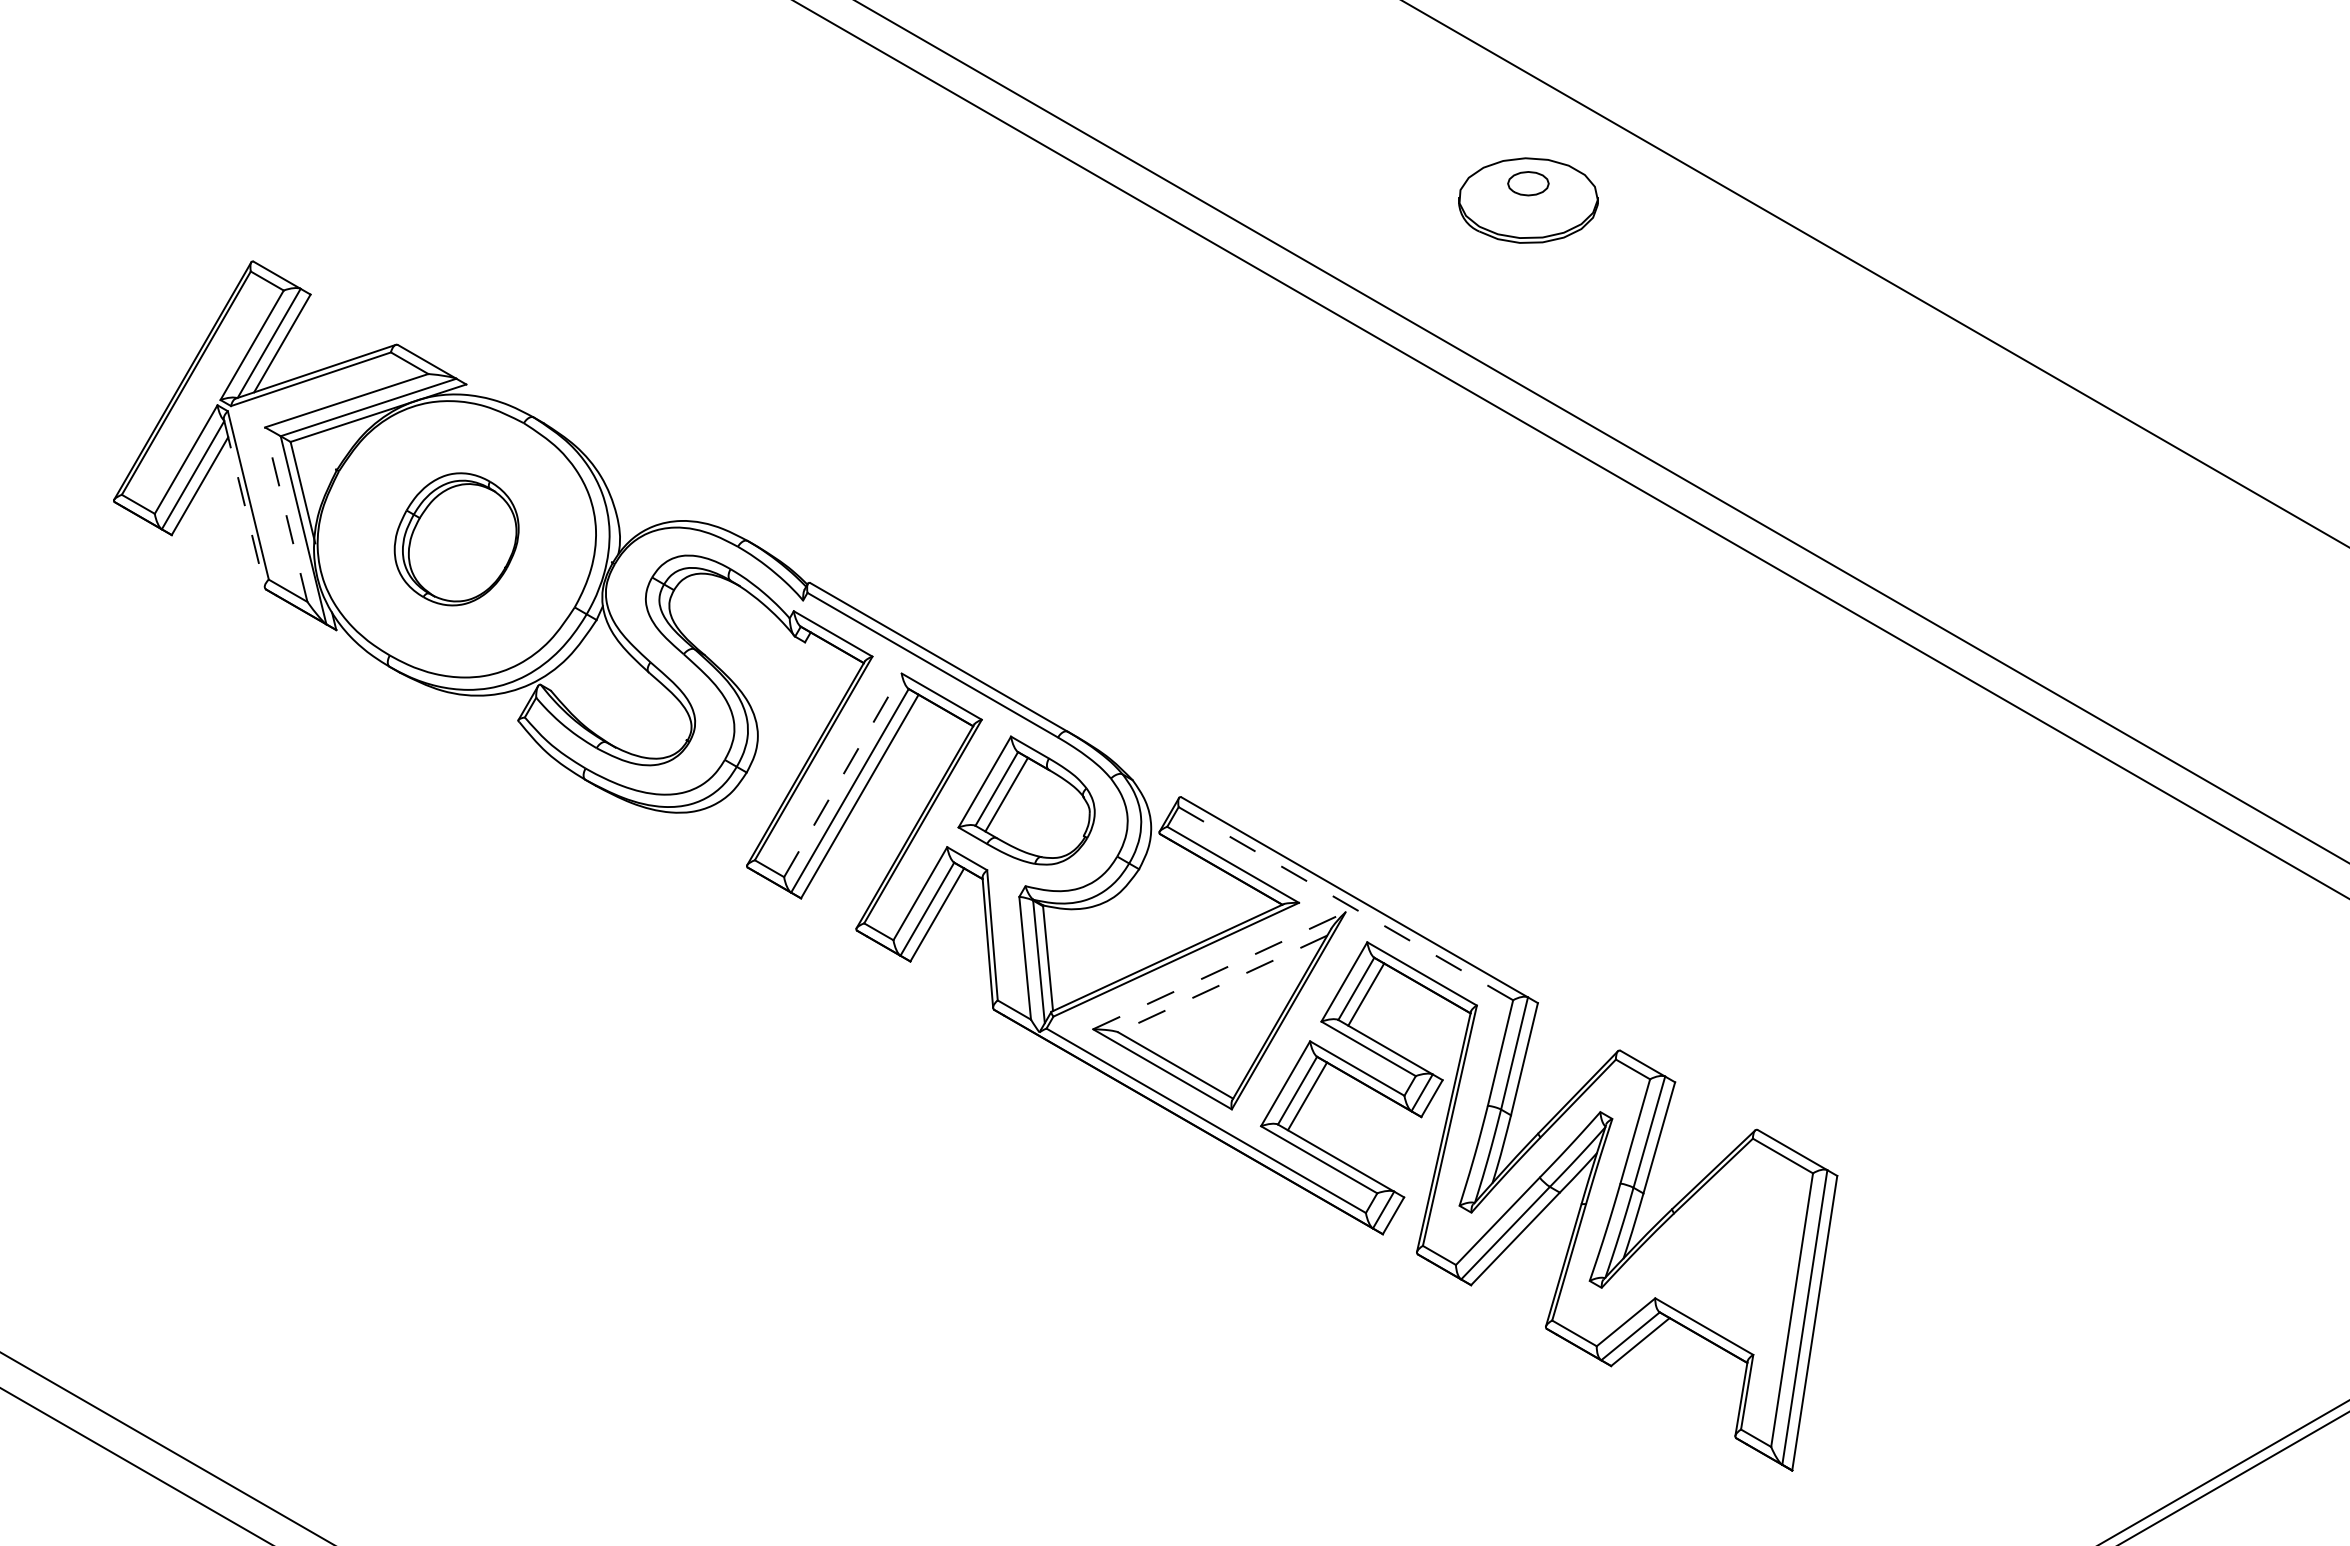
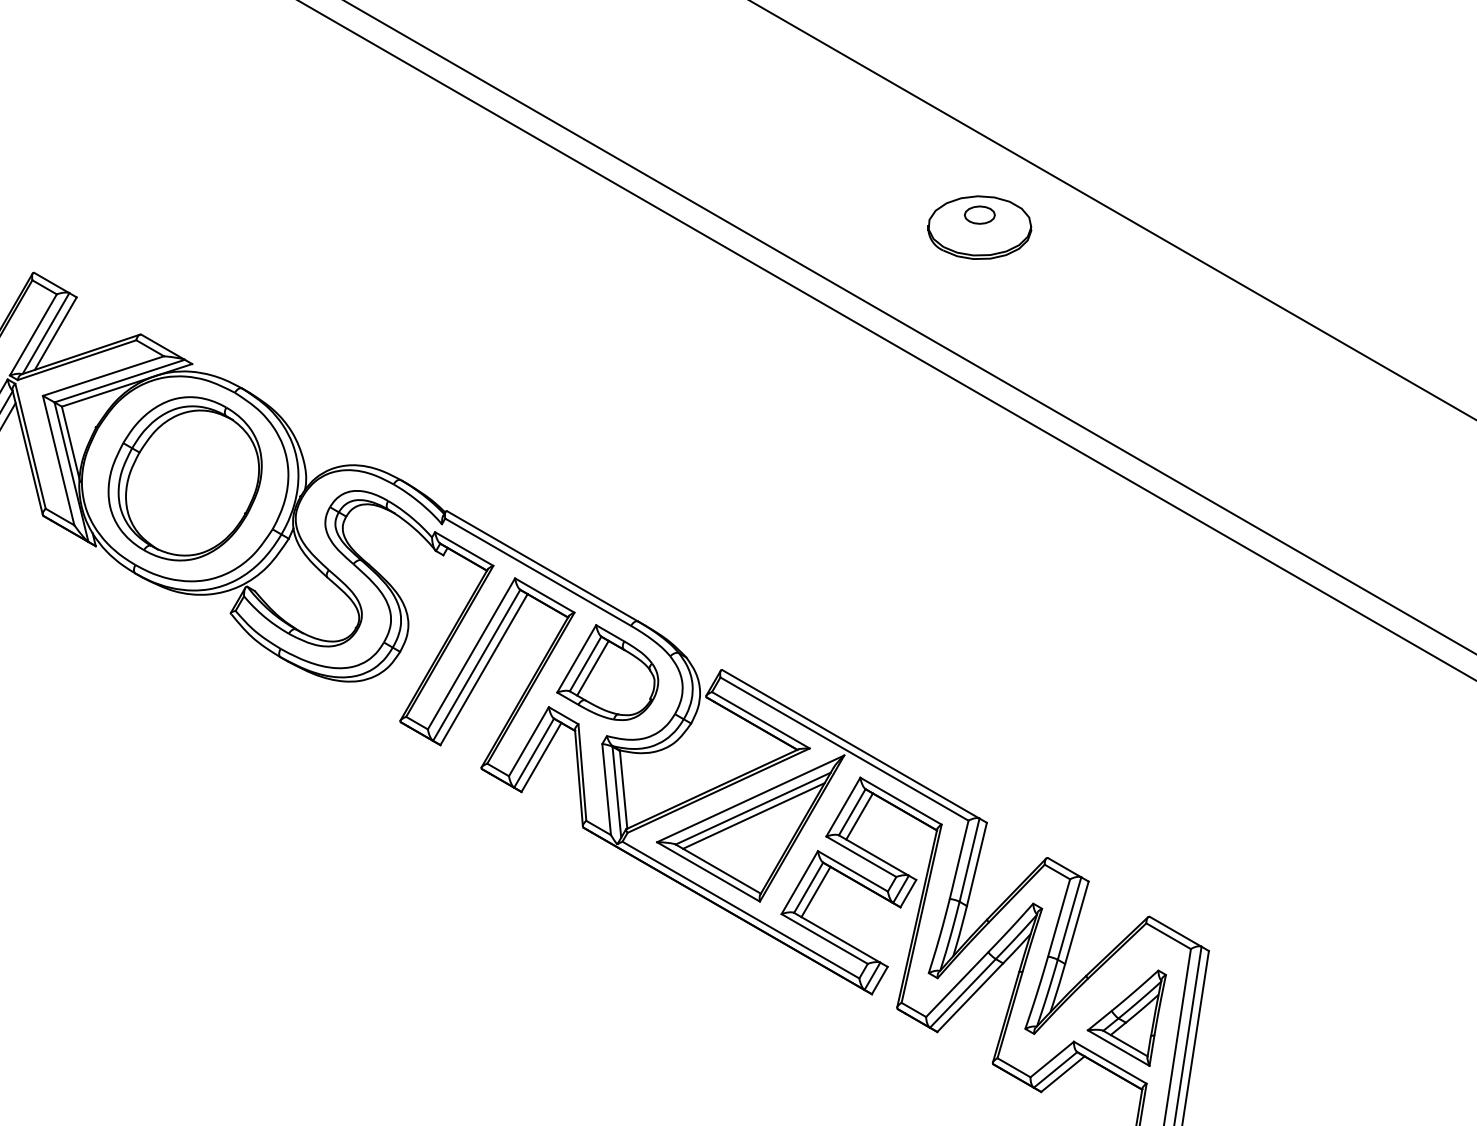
line: (244, 503) -> (27, 452), dashed -> solid
line: (286, 514) -> (58, 460), dashed -> solid
part: (456, 539) -> (184, 479), size x1.67
line: (842, 775) -> (471, 654), dashed -> solid
line: (1345, 903) -> (844, 748), dashed -> solid
line: (1219, 970) -> (750, 798), dashed -> solid
line: (1222, 984) -> (752, 809), dashed -> solid
line: (1223, 993) -> (753, 815), added
part: (1726, 1266) -> (1126, 1018), added

